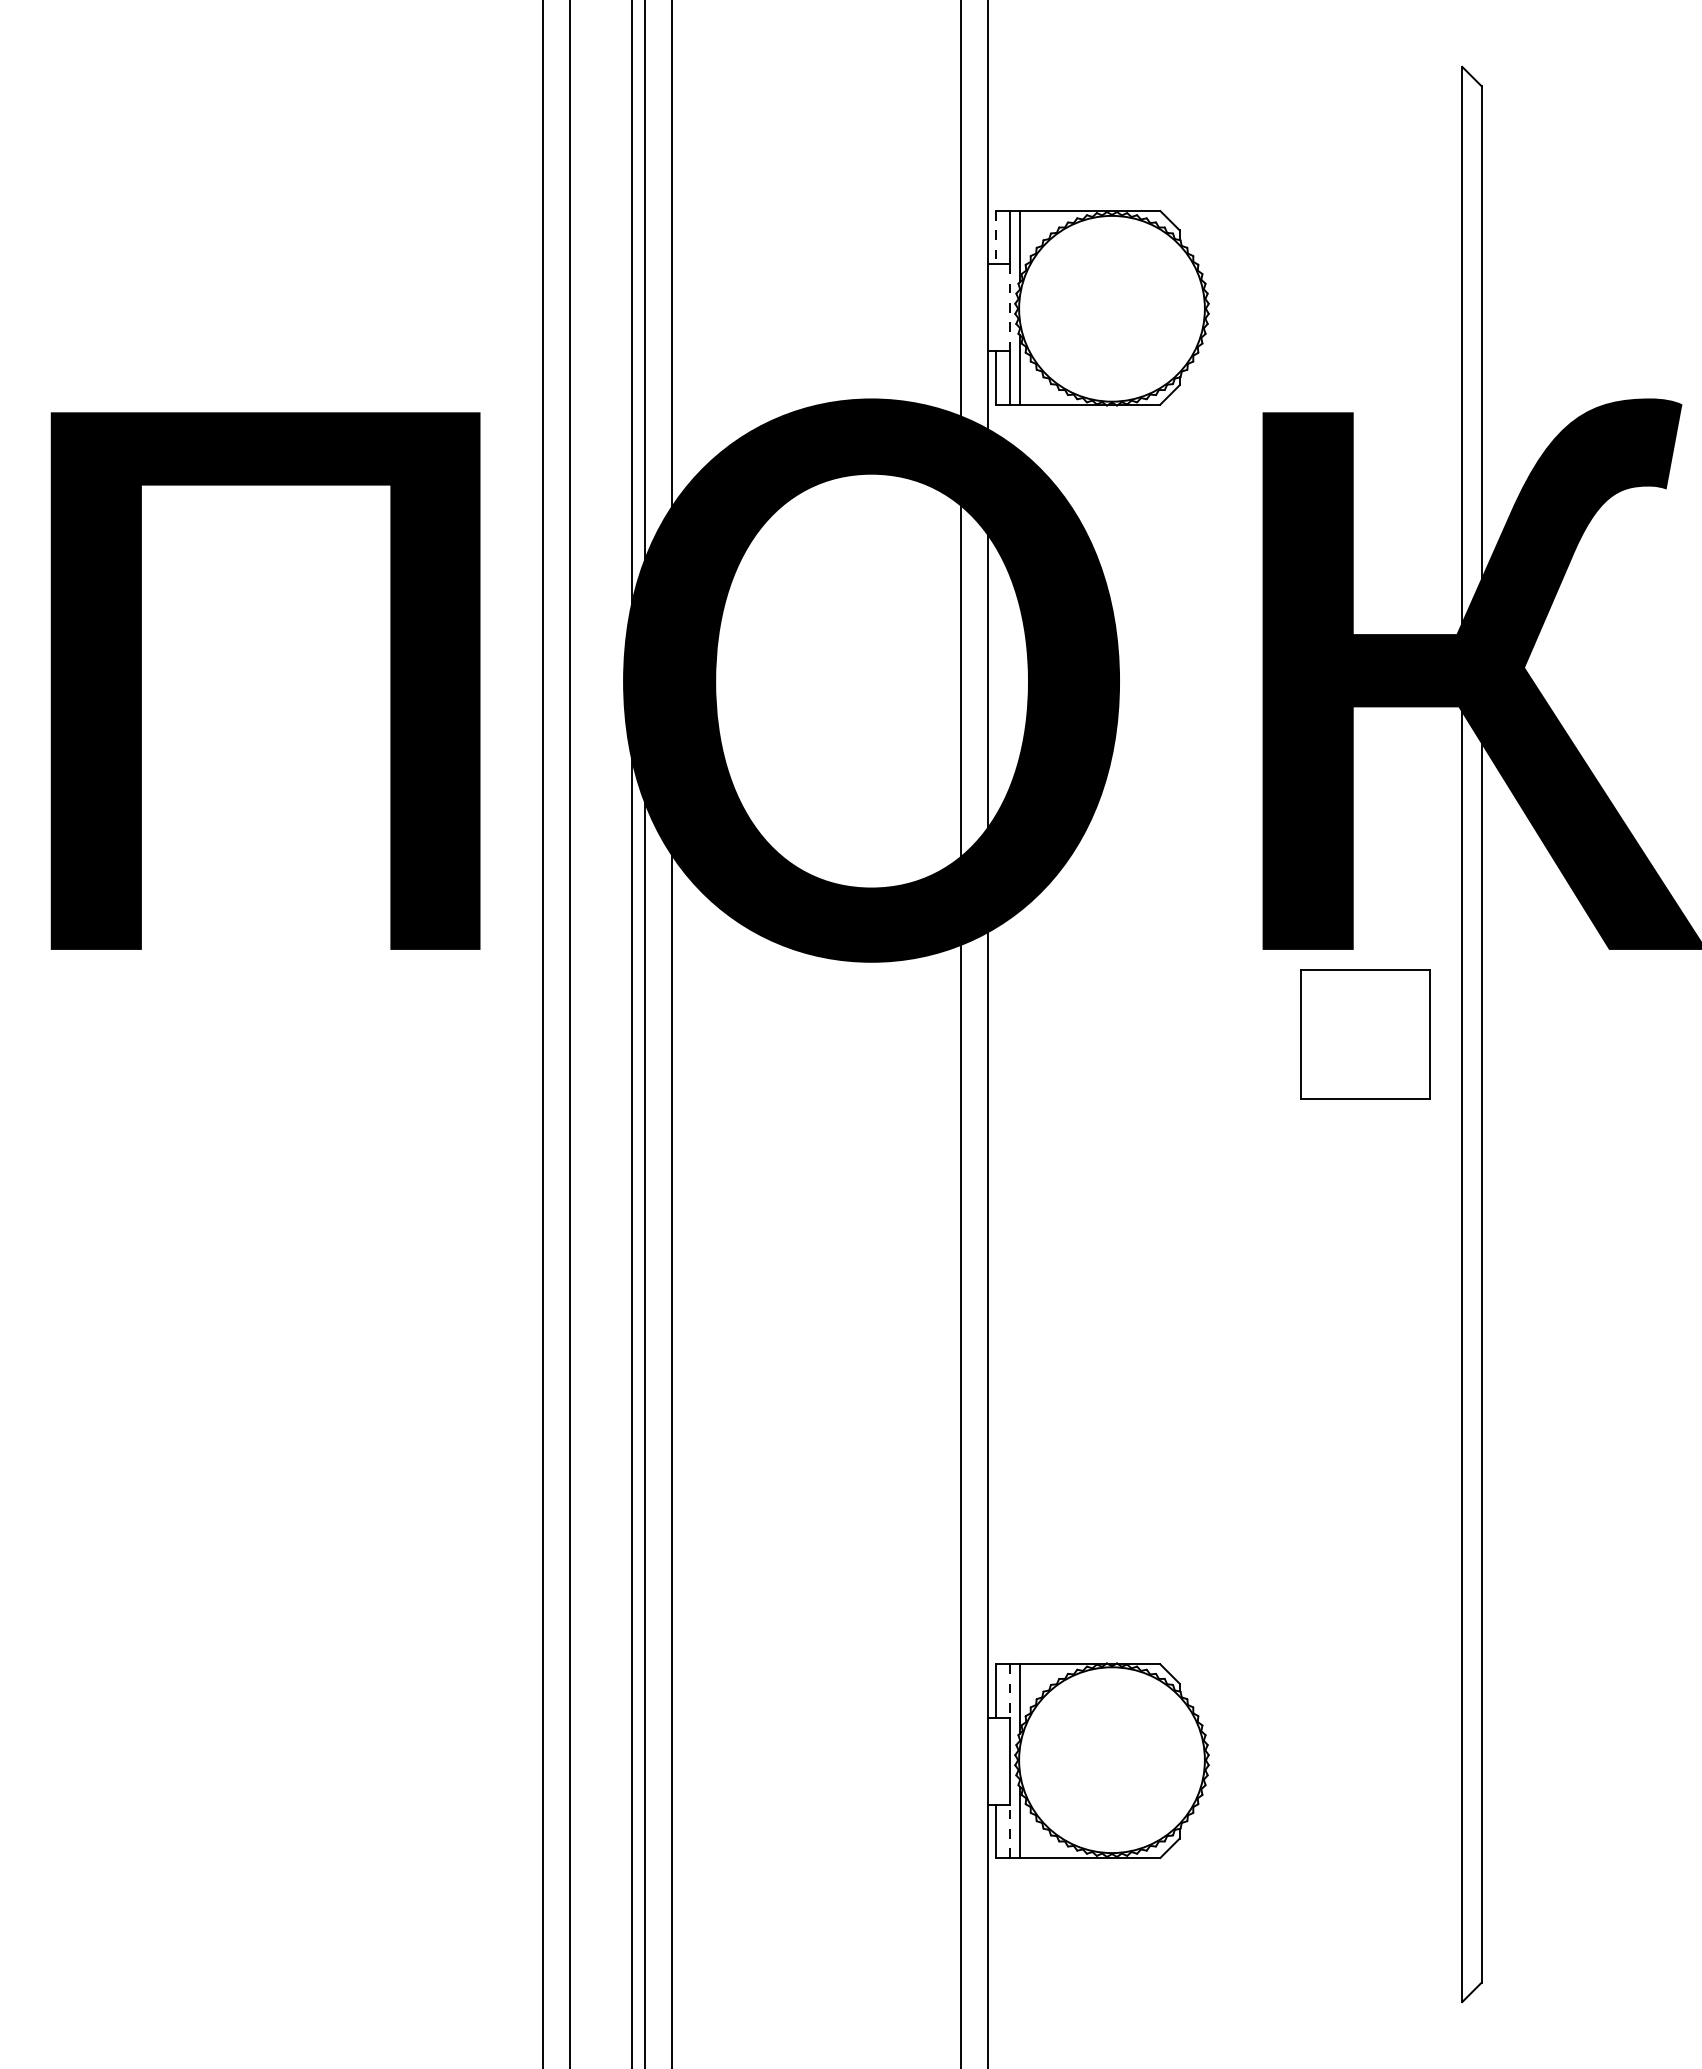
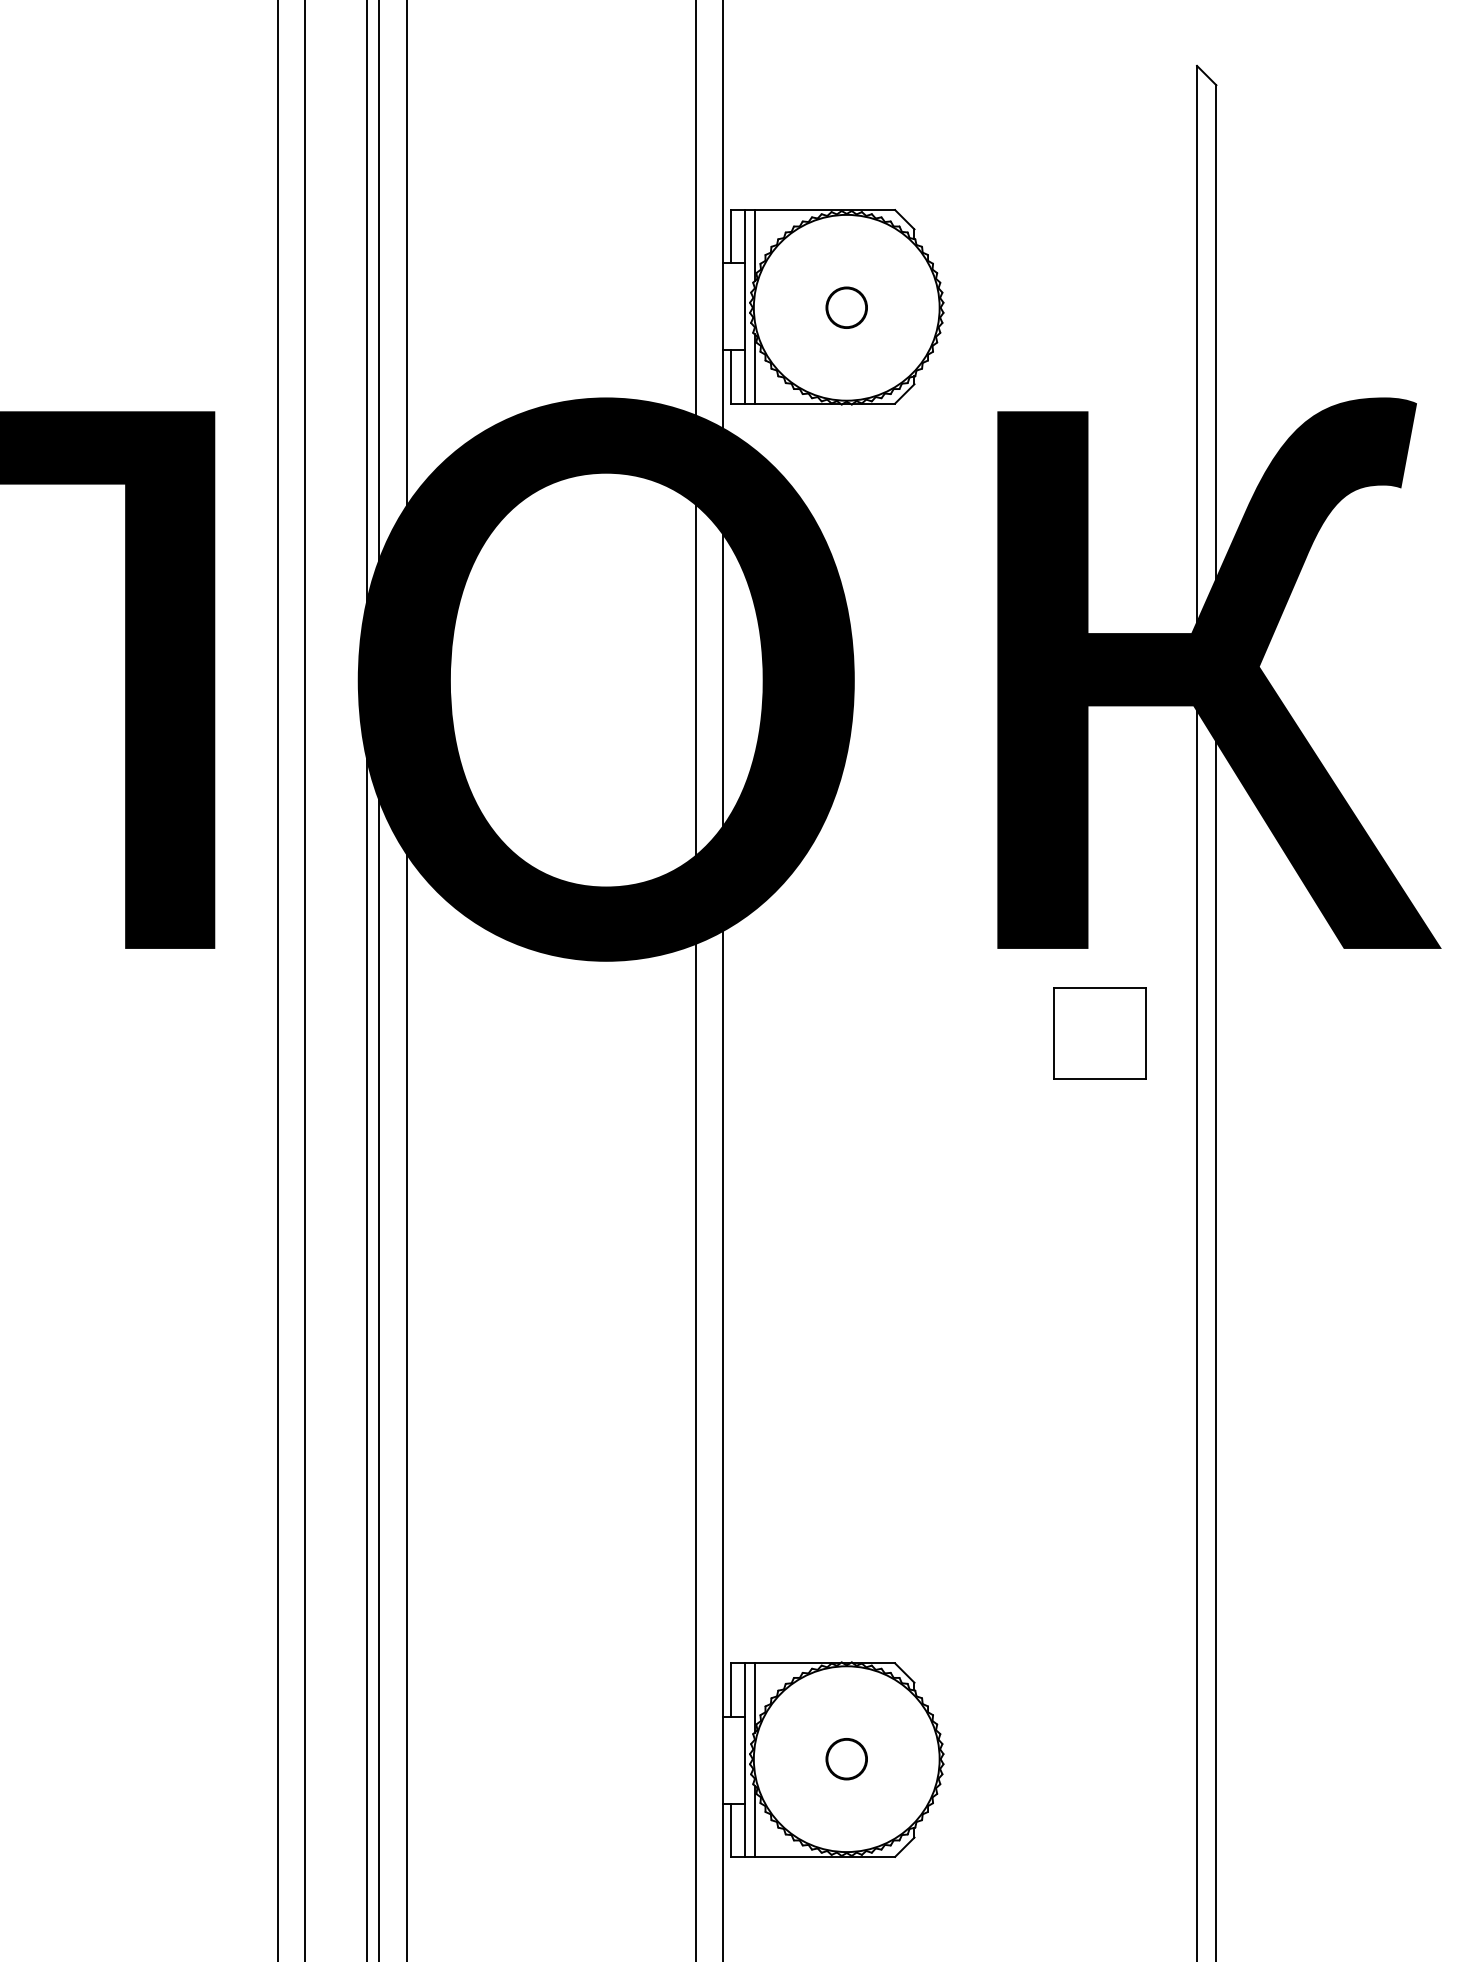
line: (995, 237) -> (730, 236), dashed -> solid
line: (1010, 307) -> (745, 306), dashed -> solid
part: (1111, 308) -> (846, 307), added
part: (1365, 1034) -> (1100, 1033), size x0.71
line: (1010, 1691) -> (745, 1690), dashed -> solid
part: (1111, 1760) -> (846, 1759), added
line: (1010, 1831) -> (745, 1830), dashed -> solid

